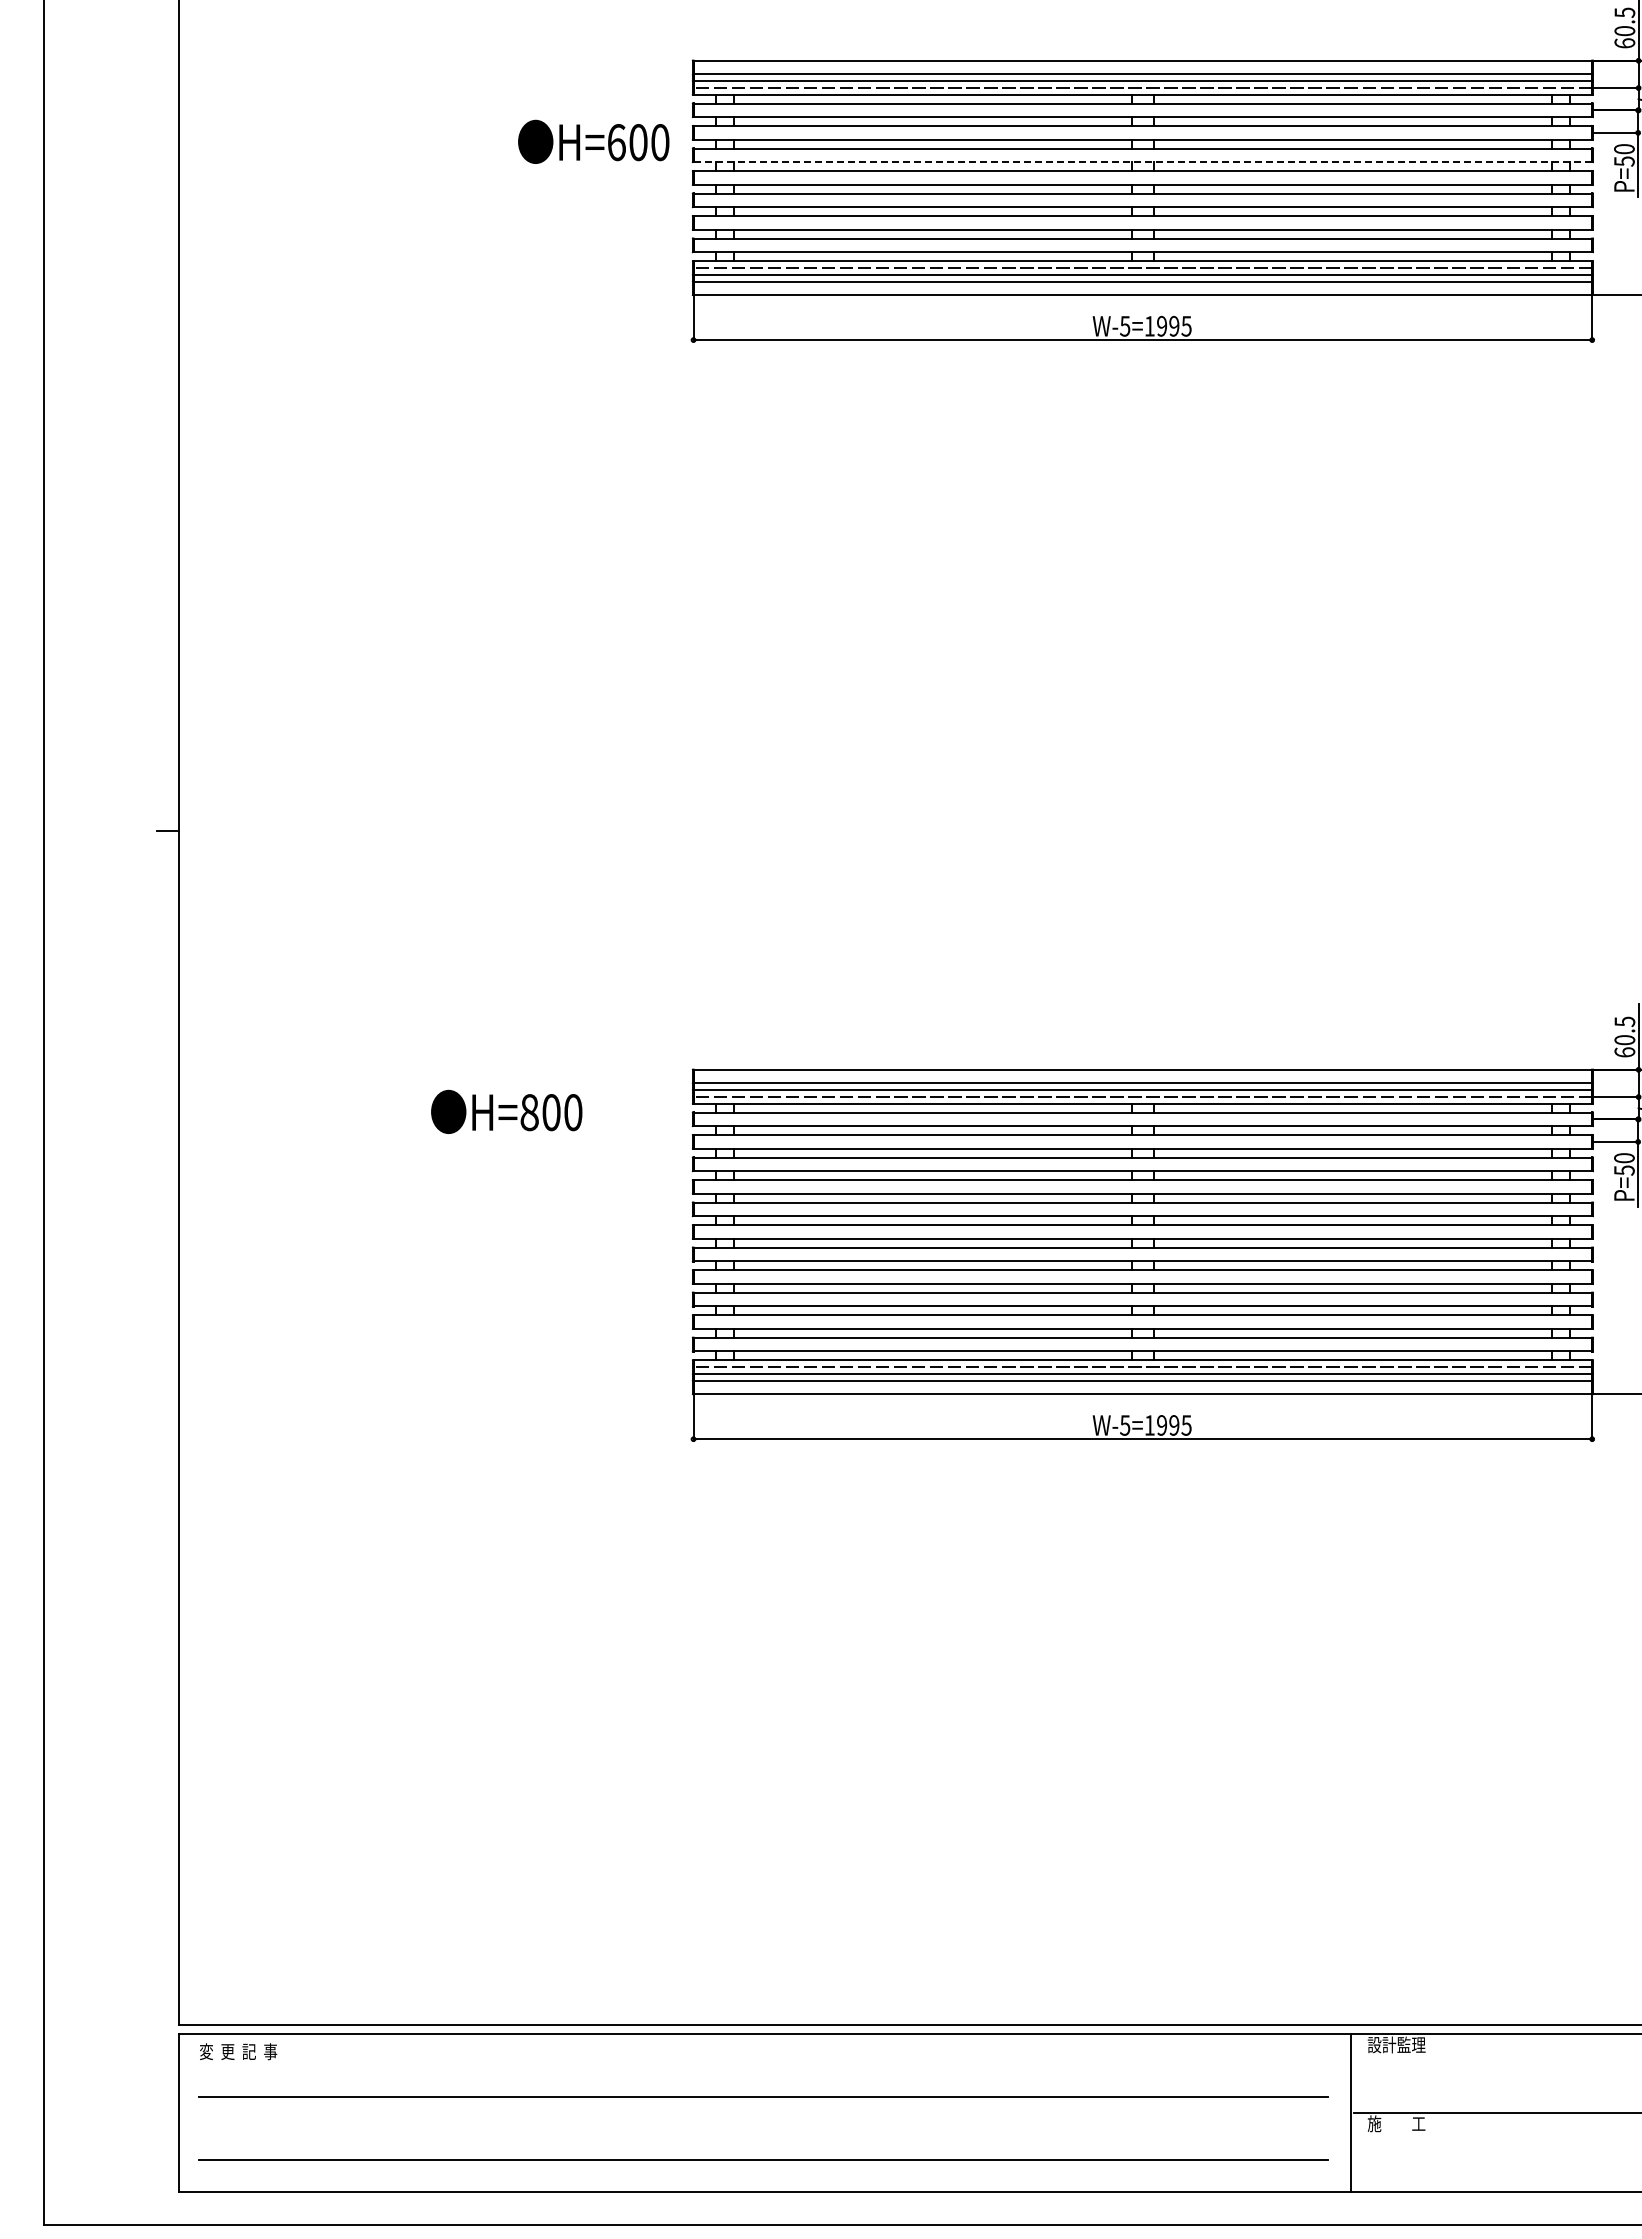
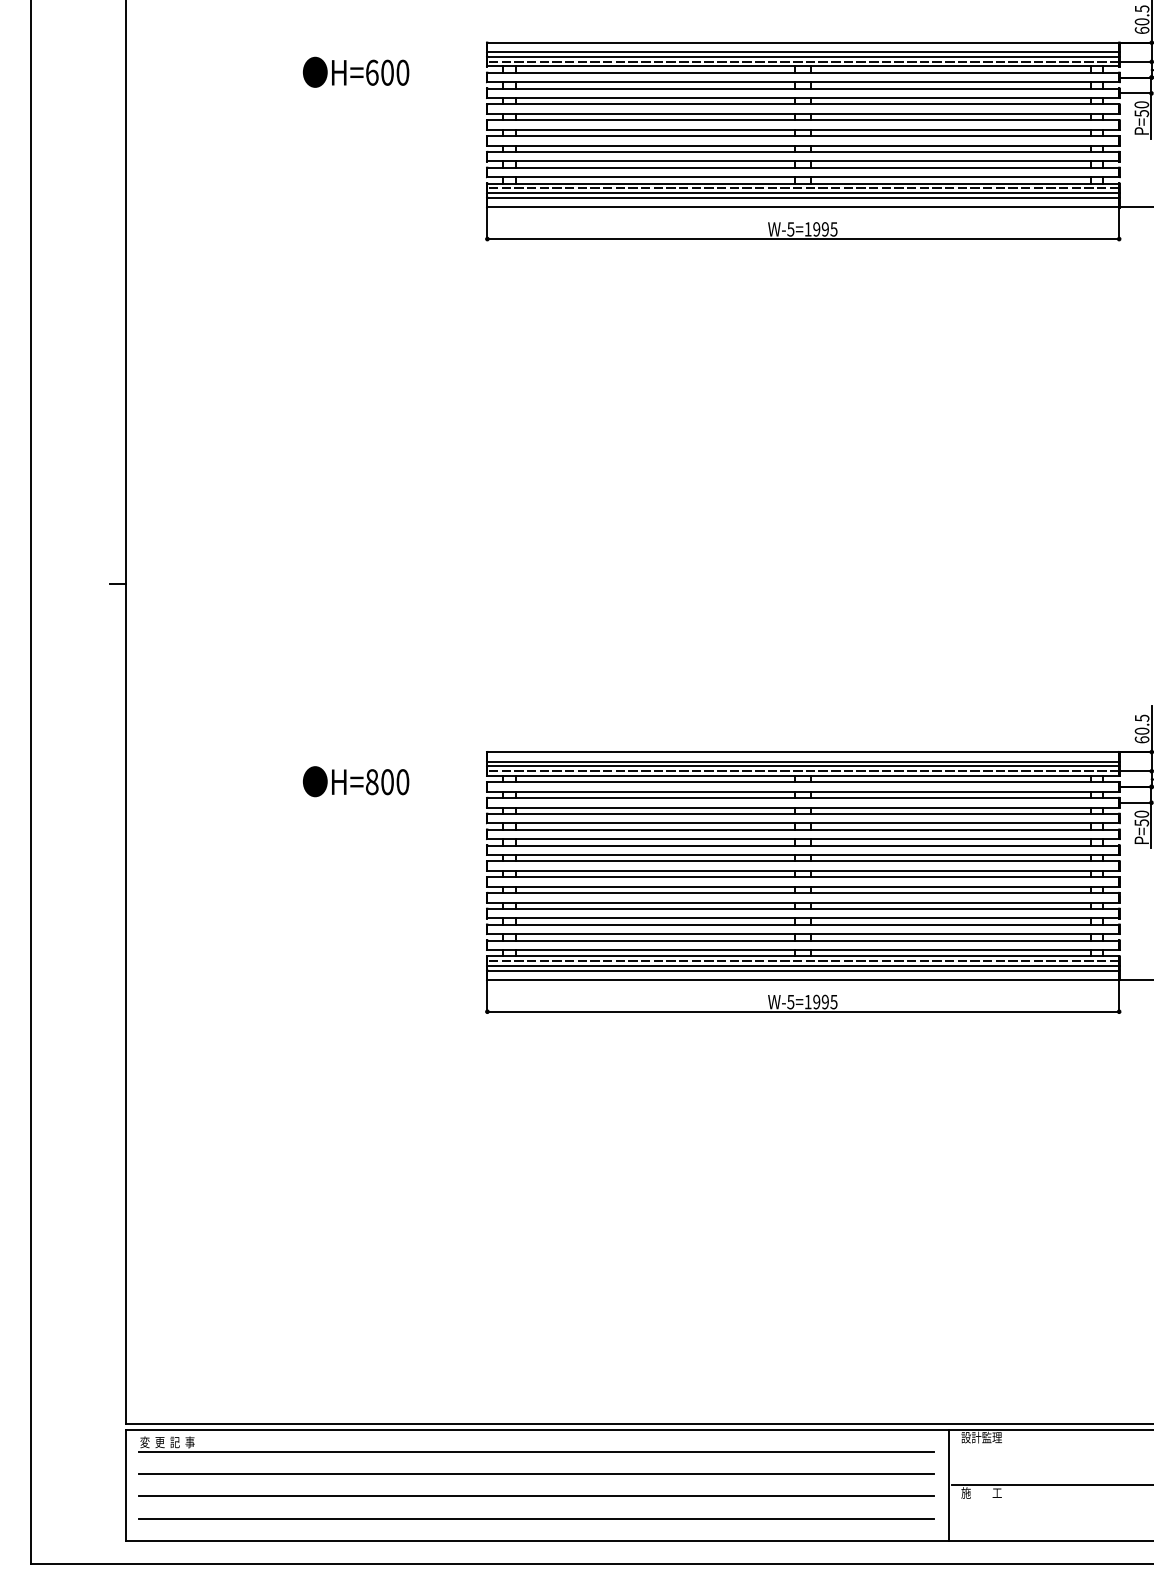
text: (593, 141) -> (355, 72), moved
line: (1143, 162) -> (803, 114), dashed -> solid
line: (763, 2065) -> (536, 1452), added
line: (763, 2128) -> (536, 1496), added

